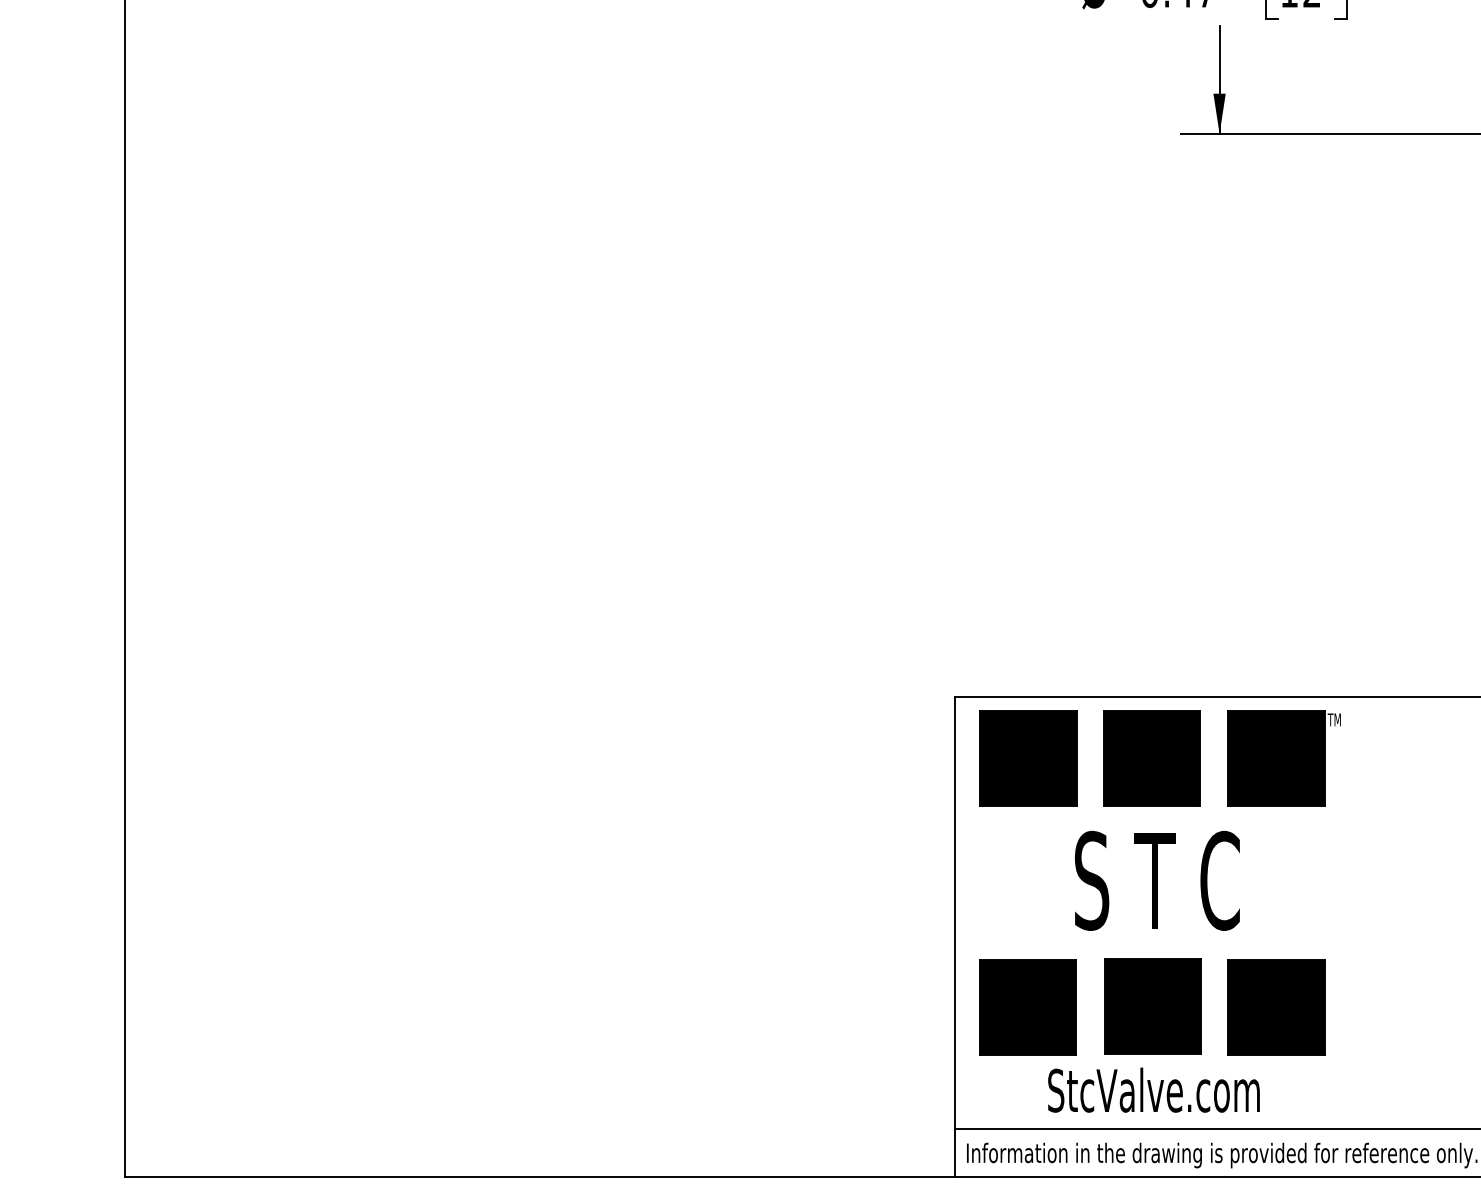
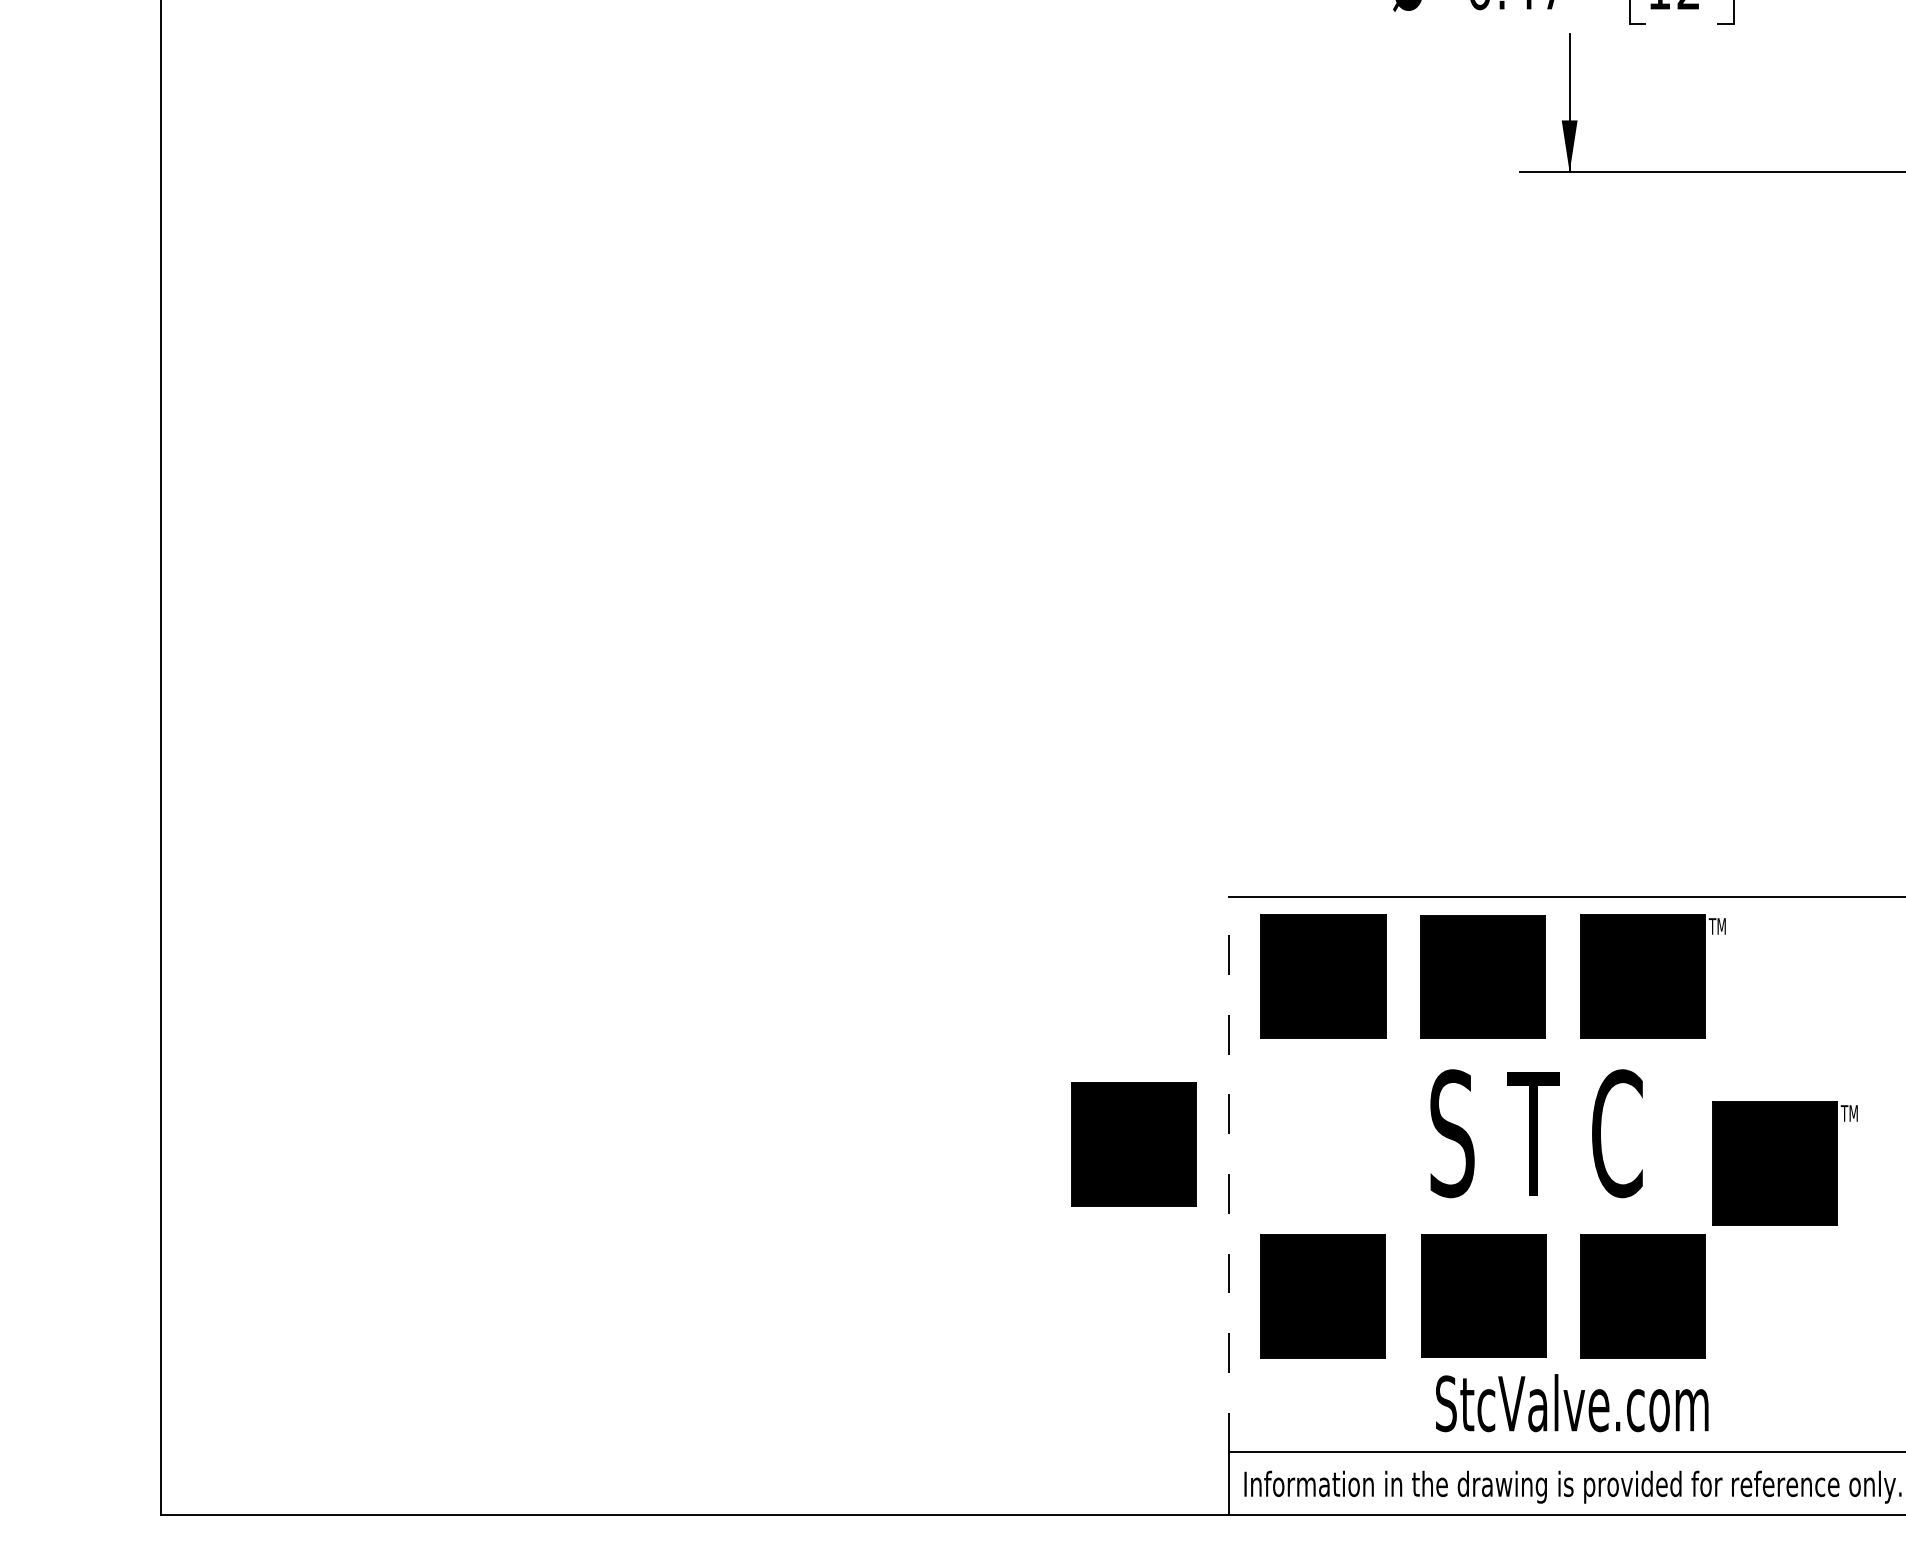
text: (1157, 880) -> (1536, 1133), moved
part: (880, 889) -> (1133, 1144), added
part: (1386, 904) -> (1784, 1163), added
line: (955, 912) -> (1229, 1174), solid -> dashed
text: (1154, 1090) -> (1572, 1403), moved

